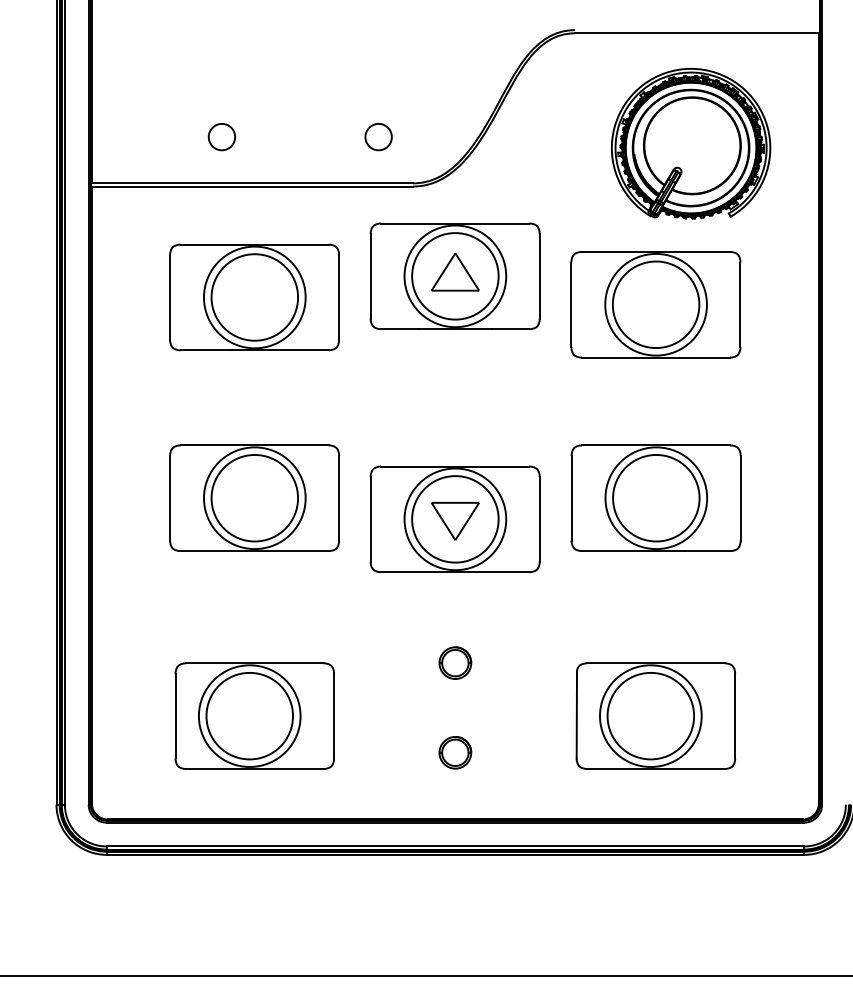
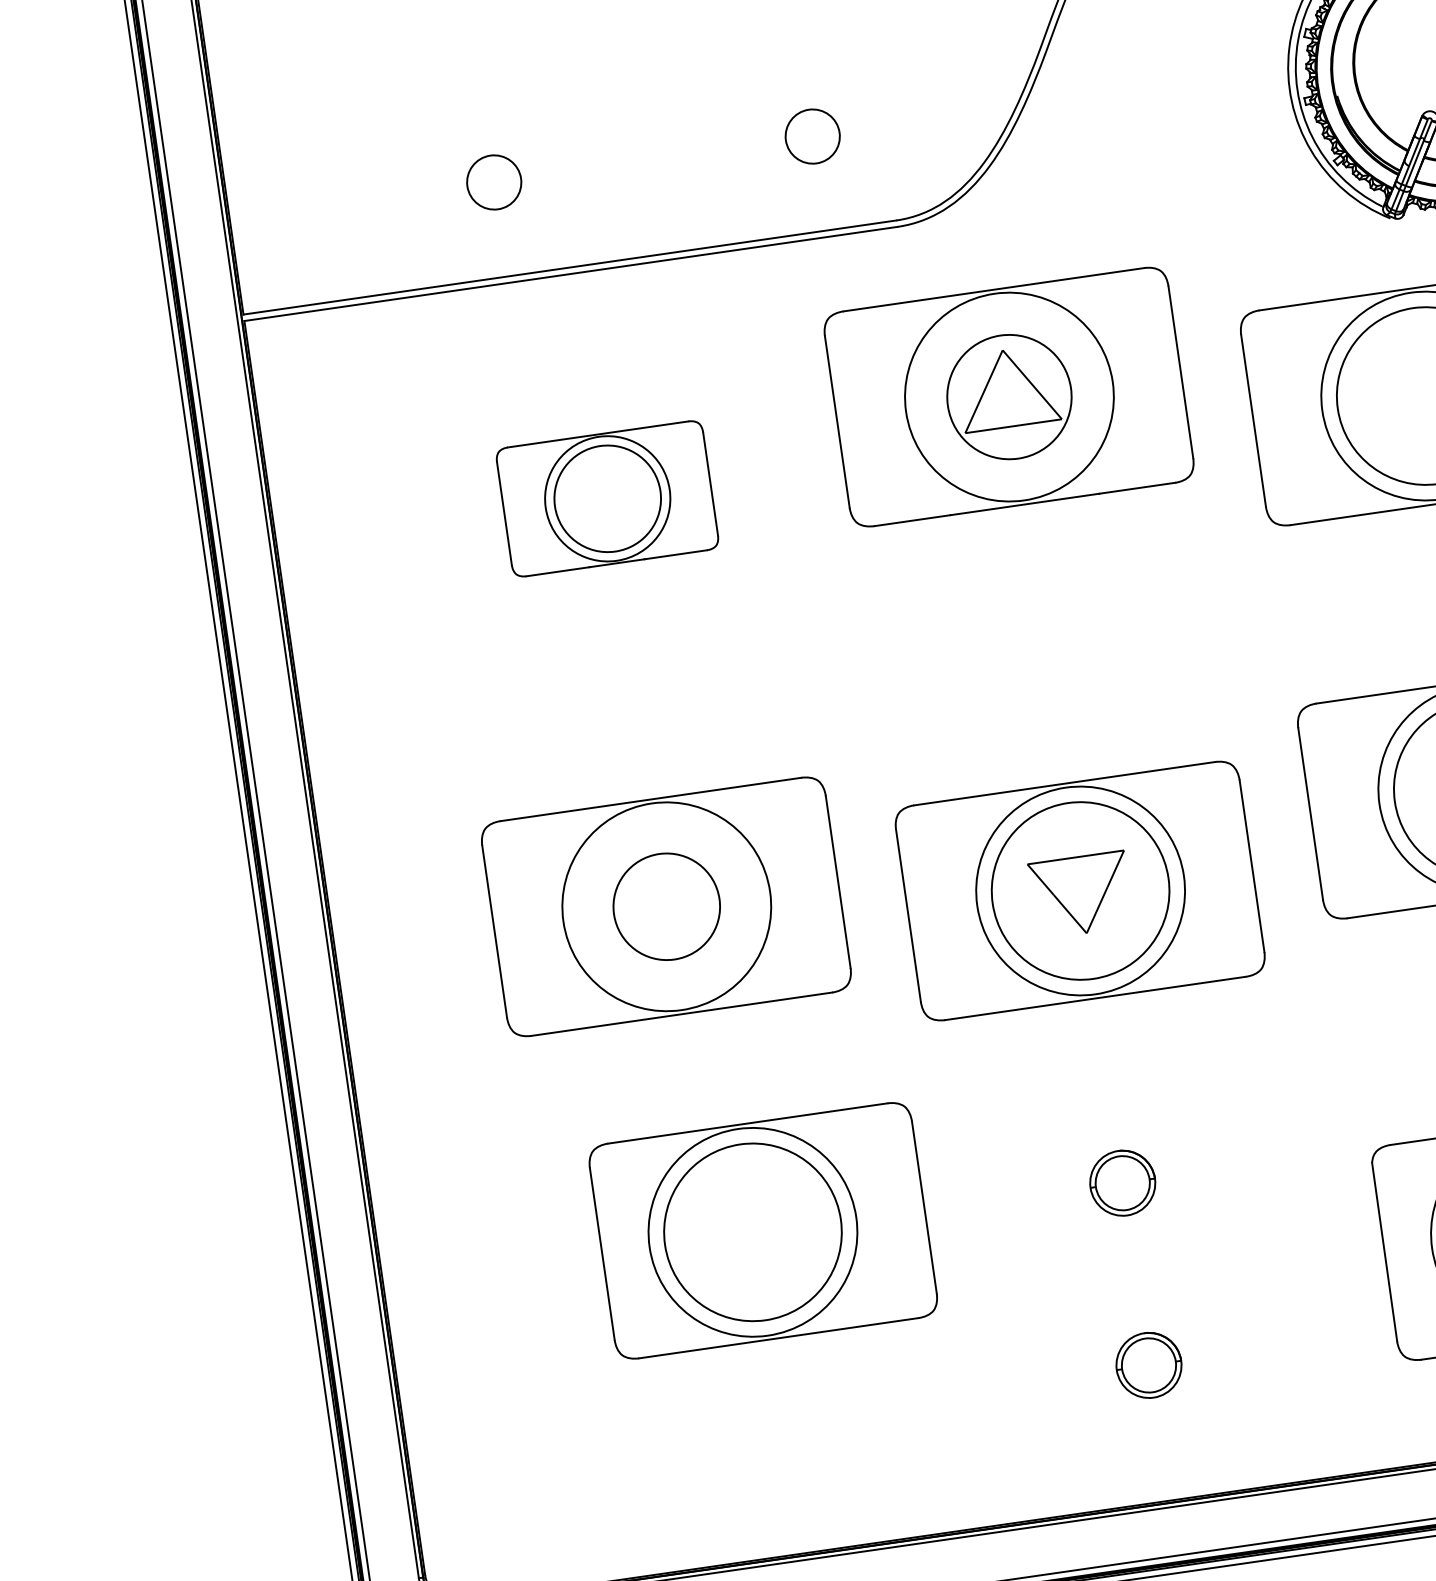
circle: (455, 276) -> (1009, 397), size x0.7
part: (254, 297) -> (607, 498), size x0.6
circle: (254, 497) -> (665, 905), size x0.6
part: (254, 715) -> (762, 1229), moved

